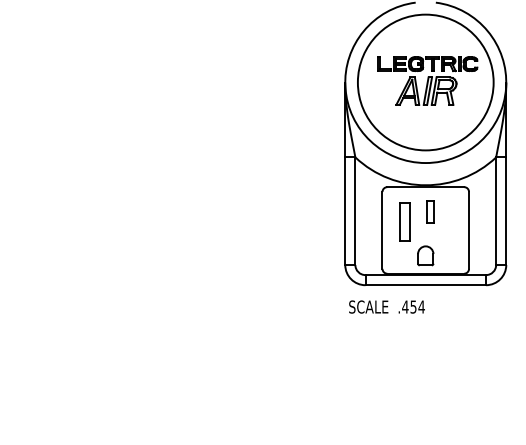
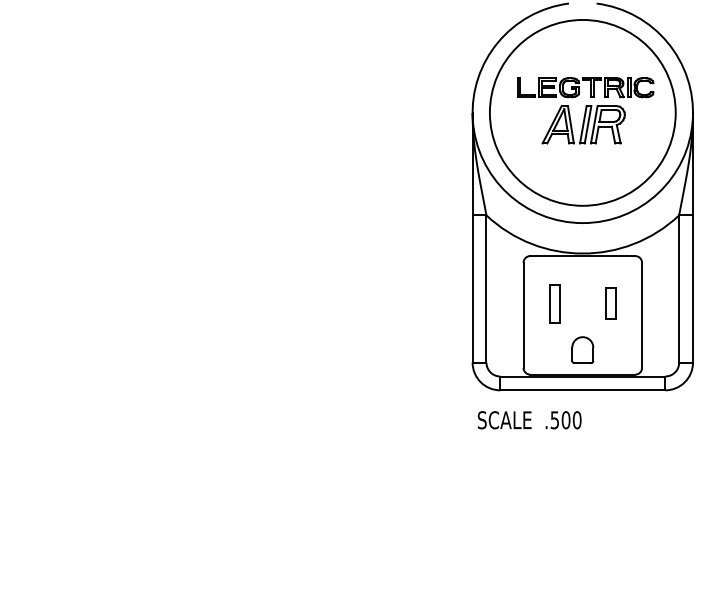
part: (430, 211) -> (611, 303), moved
part: (405, 221) -> (555, 303), size x0.71
text: (413, 306) -> (566, 419), .454 -> .500

